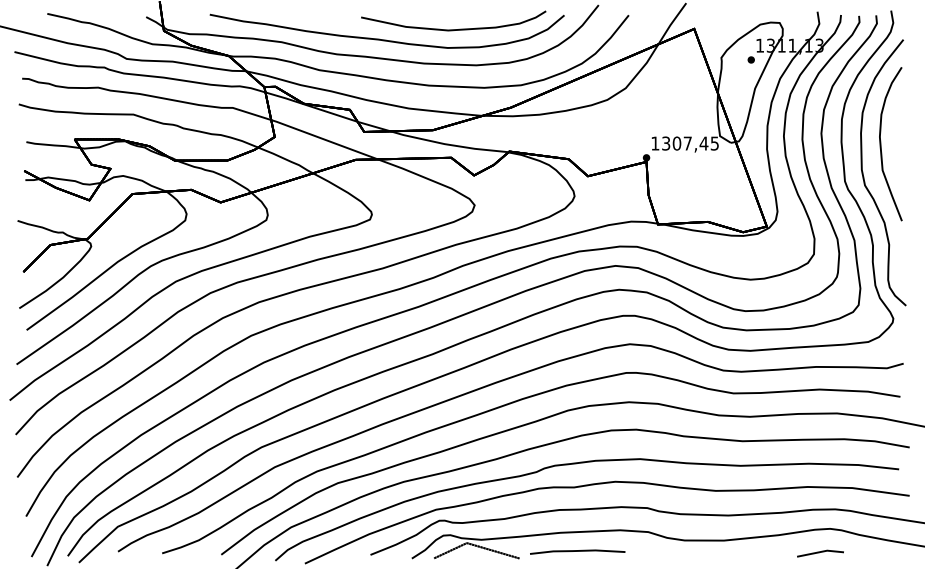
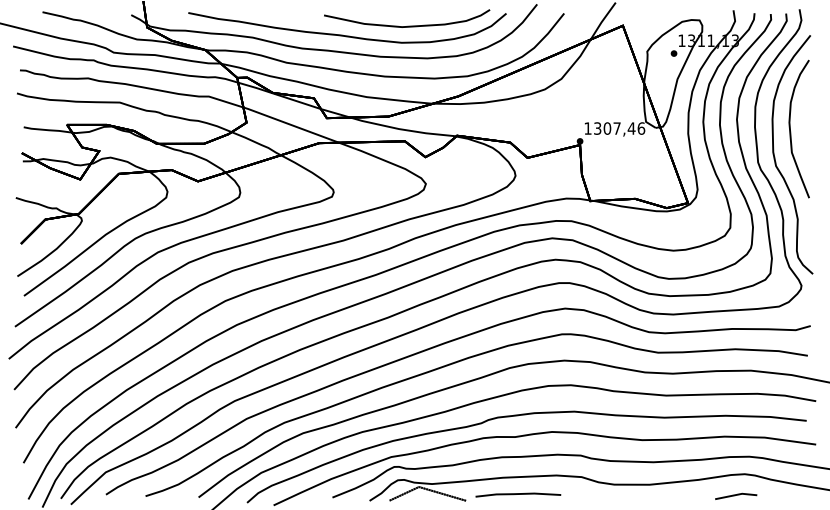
text: (714, 143) -> (641, 128), 1307,45 -> 1307,46

